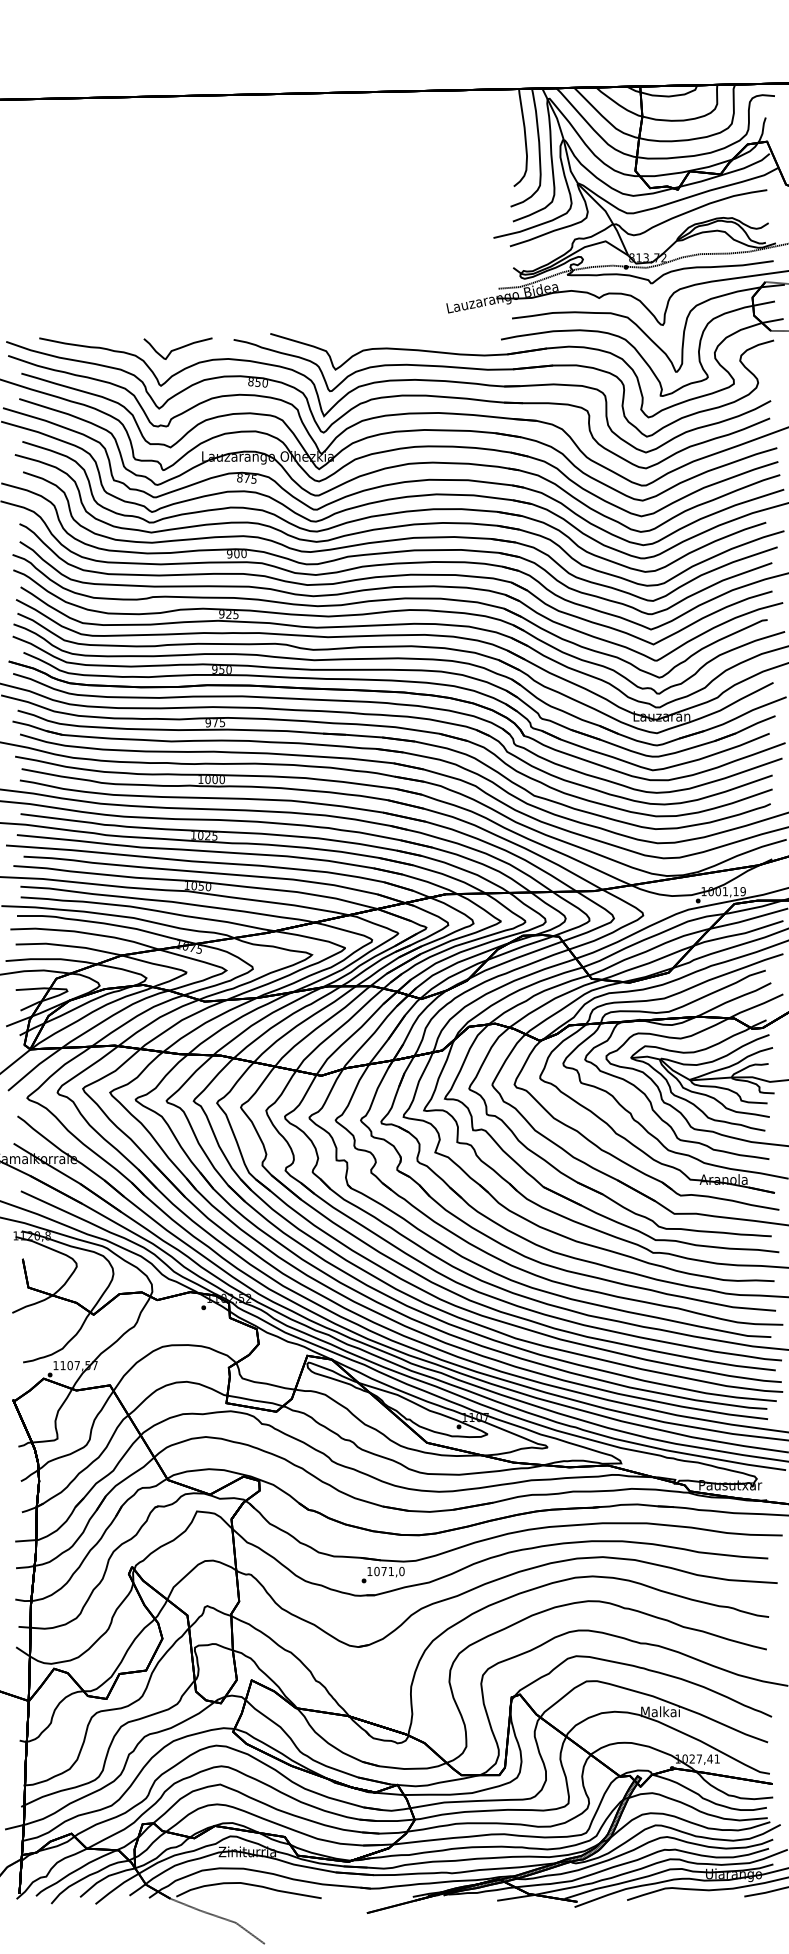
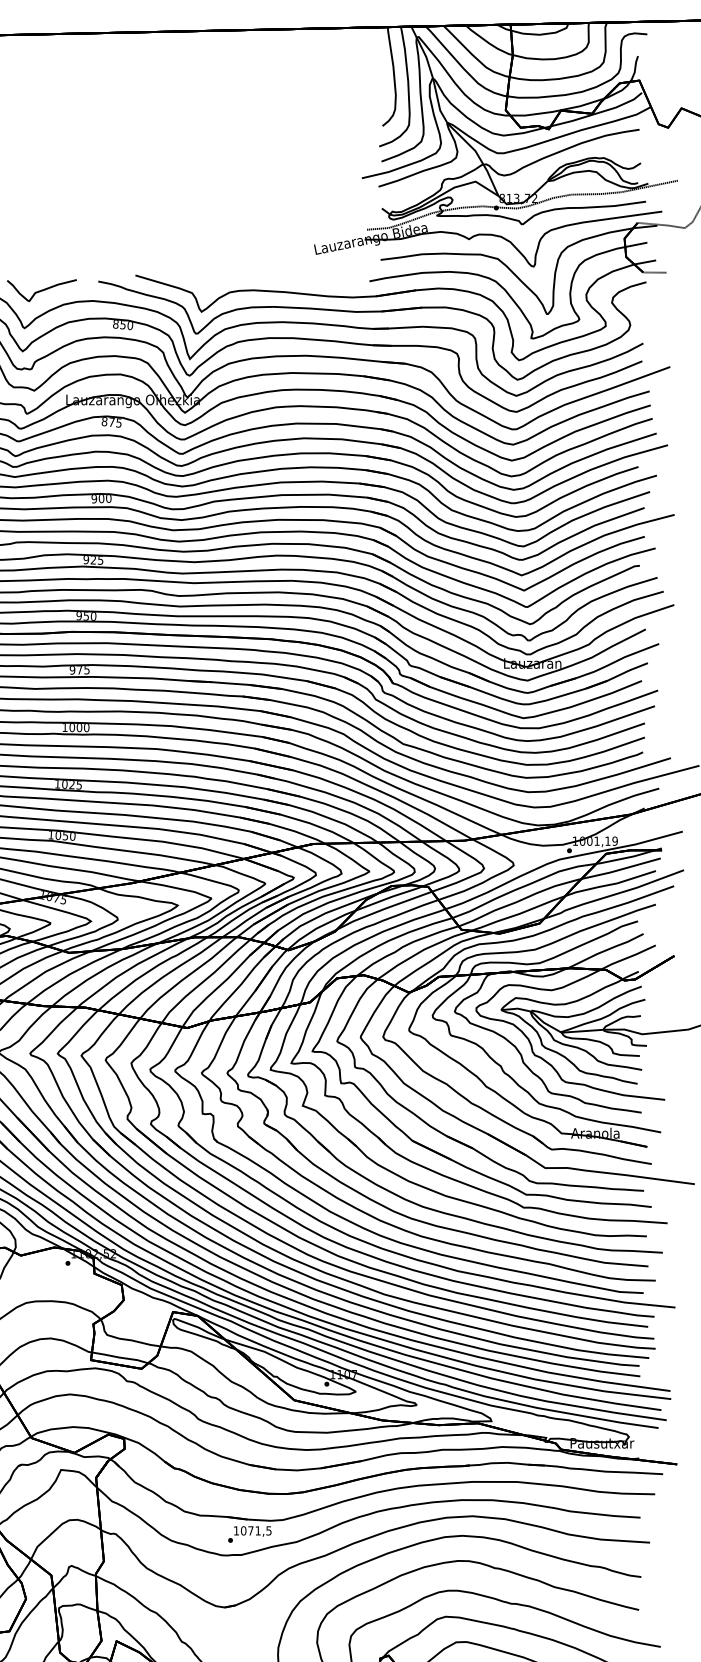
text: (401, 1571) -> (268, 1530), 1071,0 -> 1071,5

